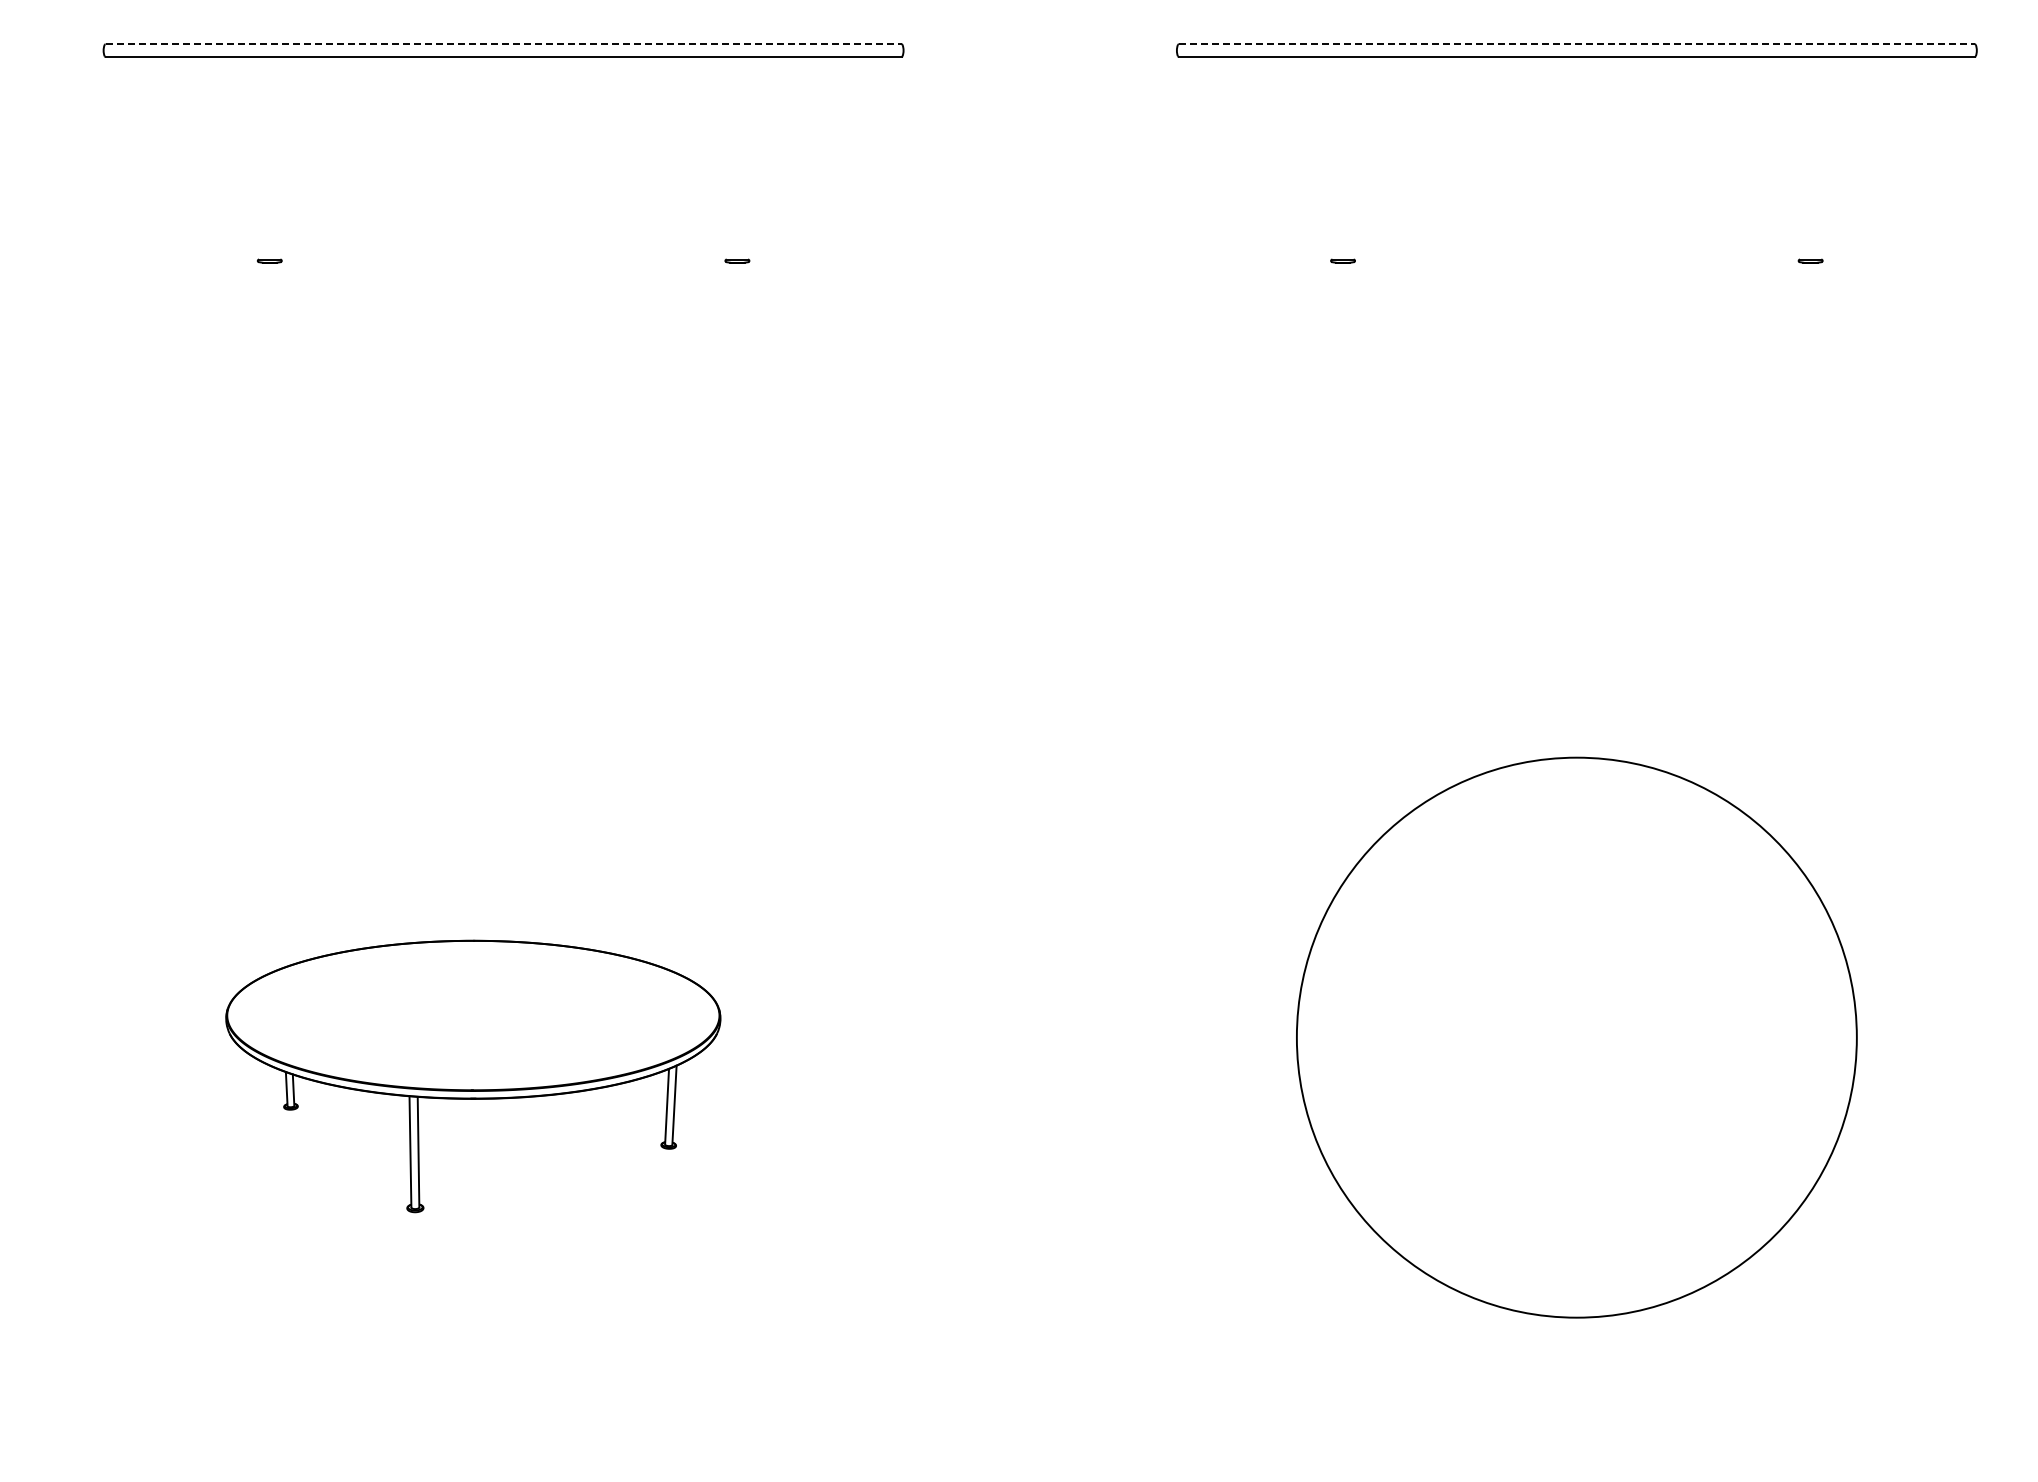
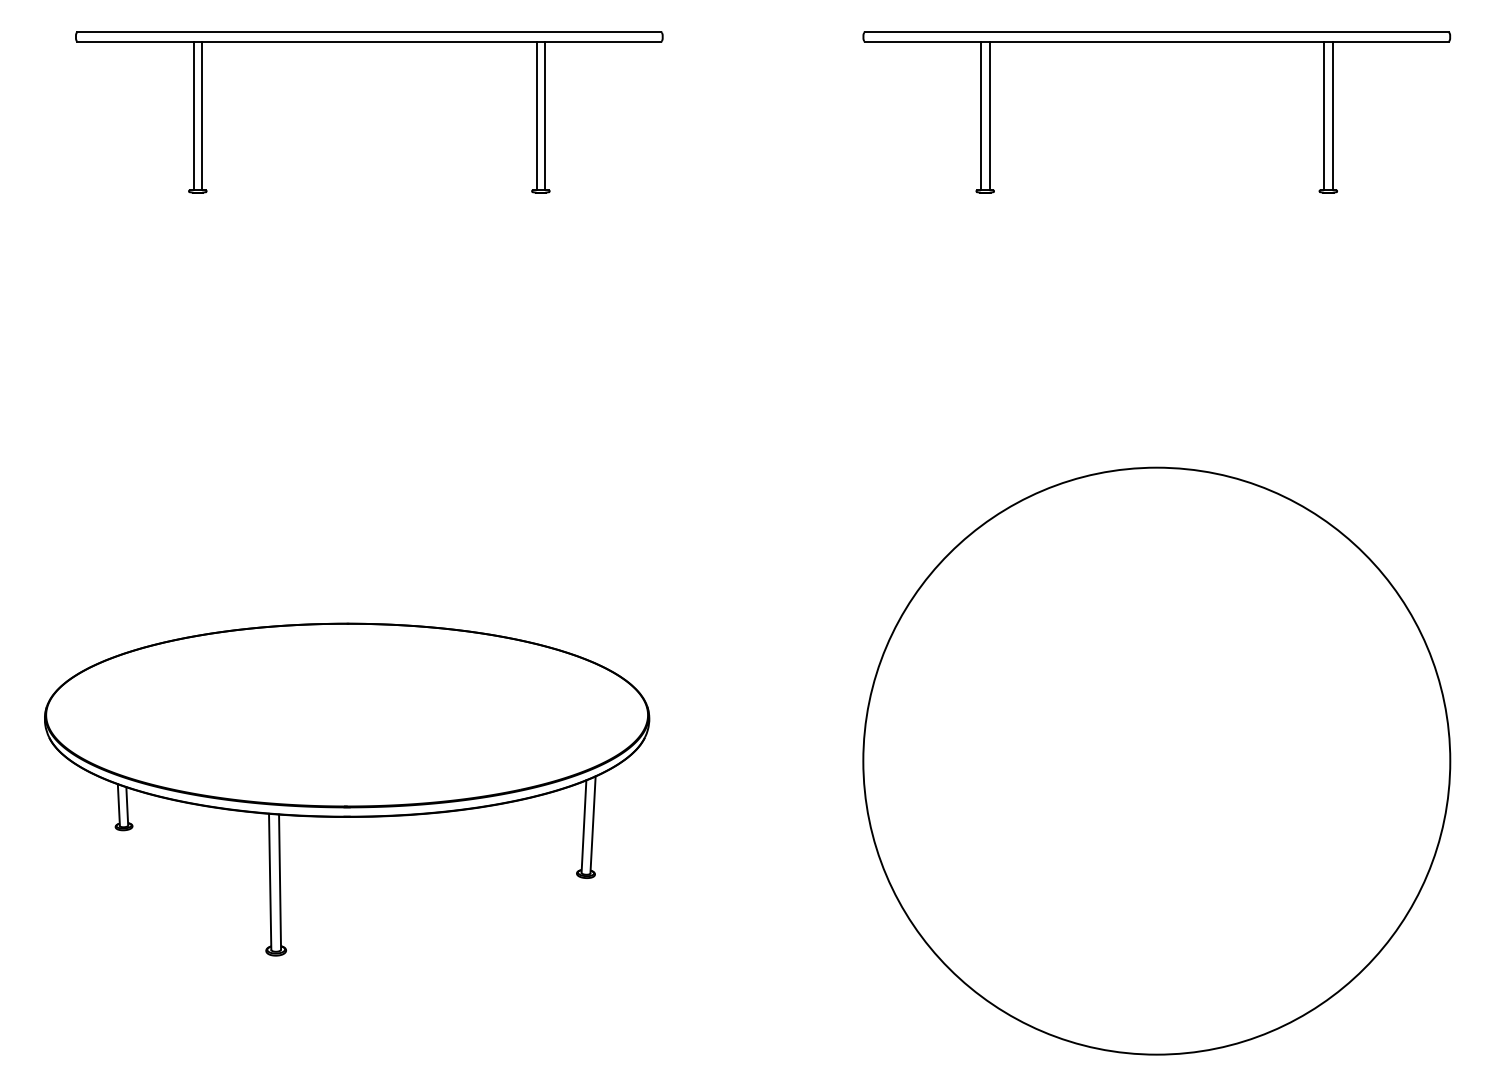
line: (503, 44) -> (369, 32), dashed -> solid
line: (1576, 44) -> (1156, 32), dashed -> solid
line: (263, 157) -> (193, 115), added
line: (275, 157) -> (201, 115), added
line: (731, 157) -> (536, 115), added
line: (743, 157) -> (545, 115), added
line: (1337, 157) -> (981, 115), added
line: (1348, 157) -> (989, 115), added
line: (1804, 157) -> (1323, 115), added
line: (1816, 157) -> (1332, 115), added
circle: (1576, 1037) -> (1156, 761), size x1.43
part: (473, 1076) -> (347, 789), size x1.67

